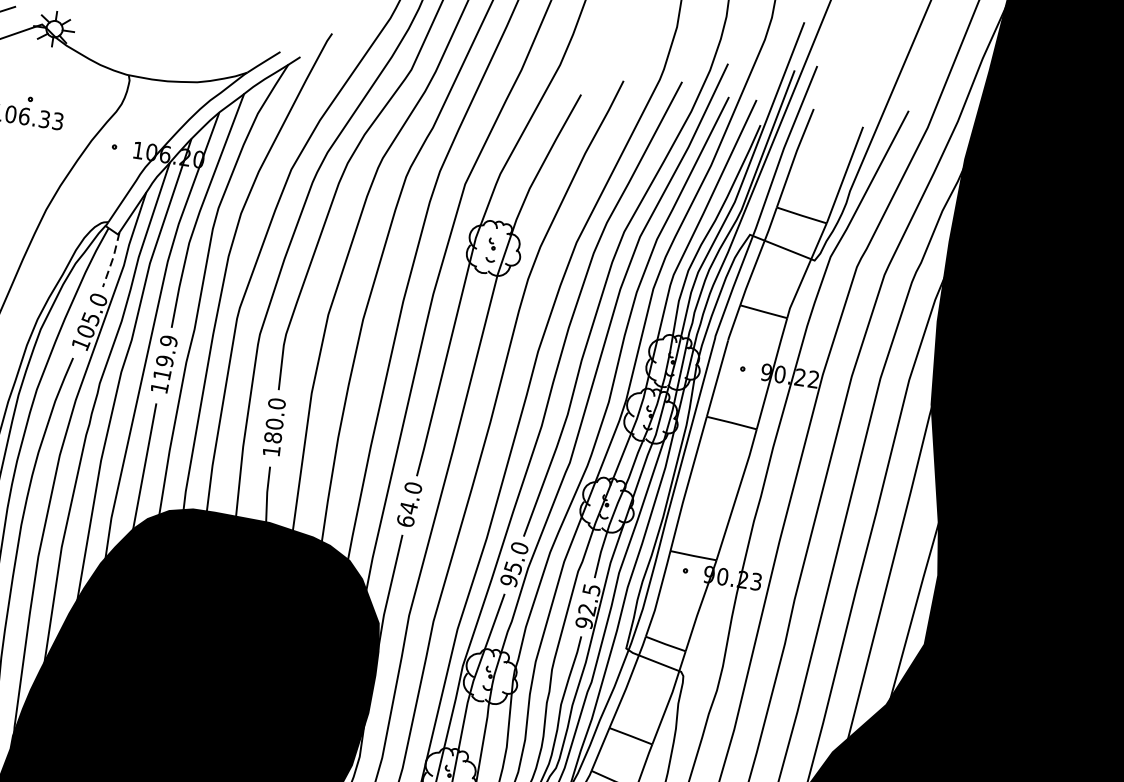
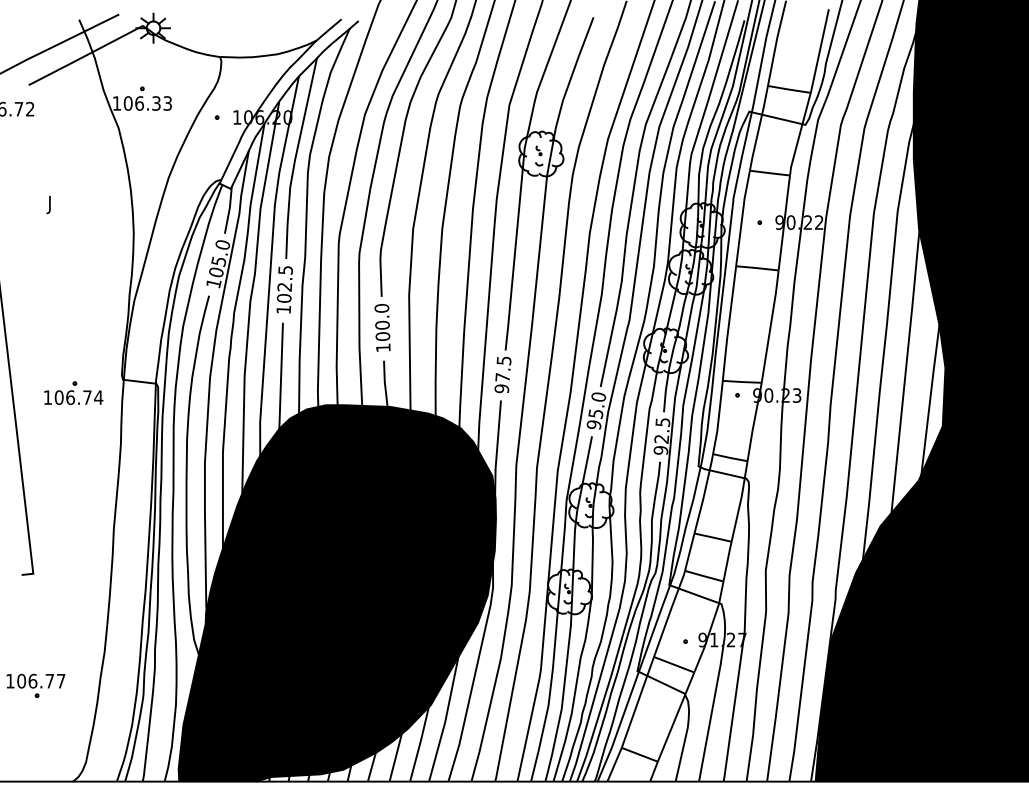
line: (112, 260) -> (229, 210), dashed -> solid
text: (165, 356) -> (284, 283), 119.9 -> 102.5
text: (272, 437) -> (382, 336), 180.0 -> 100.0
text: (408, 504) -> (502, 374), 64.0 -> 97.5

